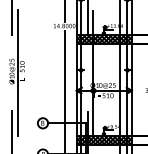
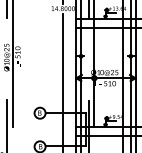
hatch: (103, 39) -> (105, 23), removed
hatch: (103, 140) -> (105, 131), removed

